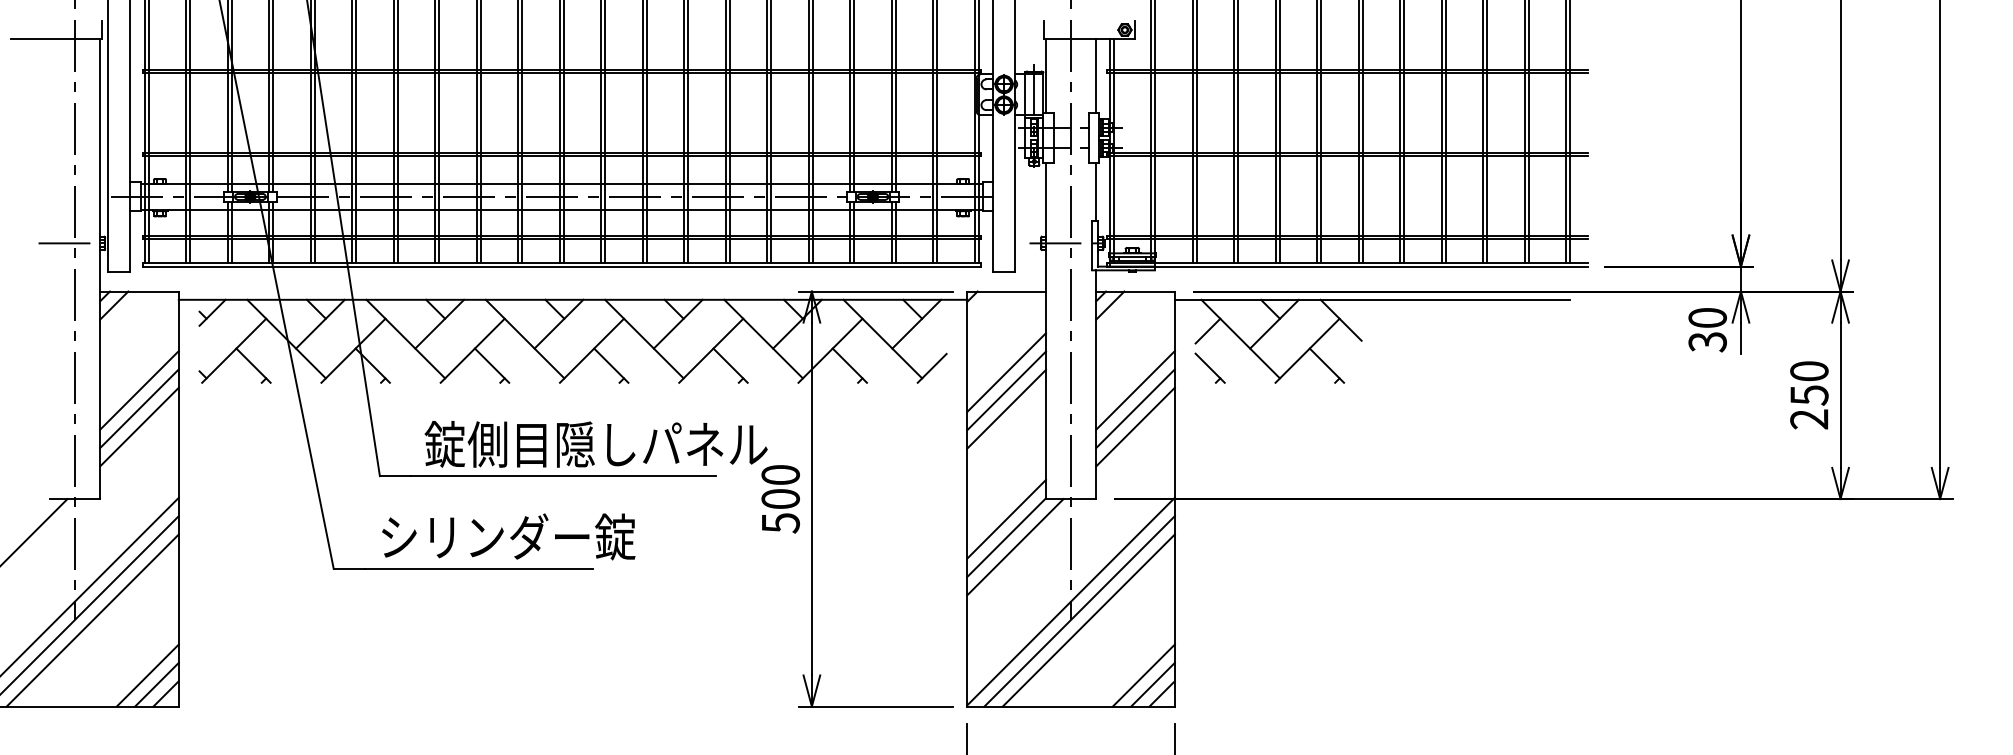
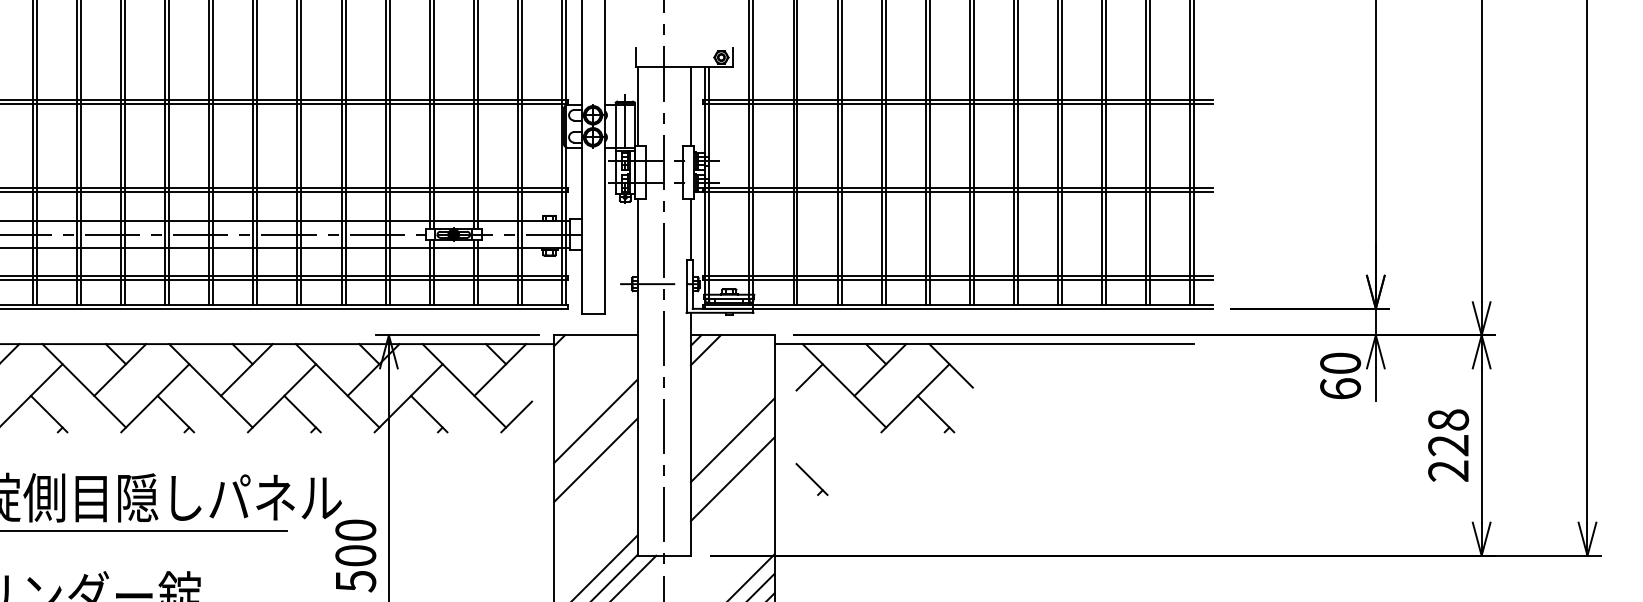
text: (1707, 341) -> (1340, 388), 30 -> 60
part: (1209, 367) -> (811, 478), moved
text: (1809, 383) -> (1448, 433), 250 -> 228
line: (1006, 390) -> (595, 440), removed
line: (1135, 408) -> (732, 459), removed

